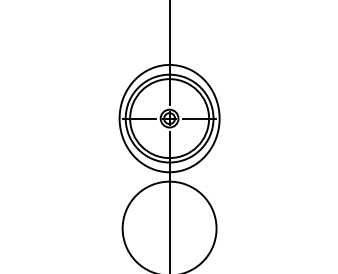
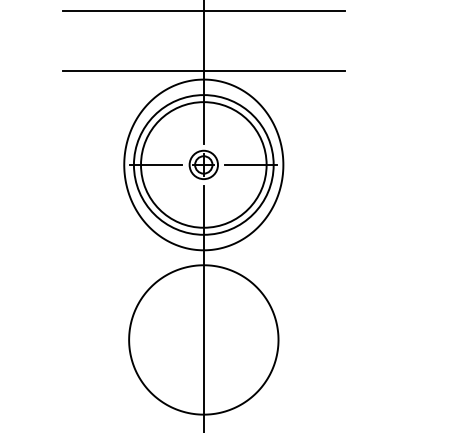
line: (169, 22) -> (203, 12), added
line: (169, 59) -> (203, 70), added

